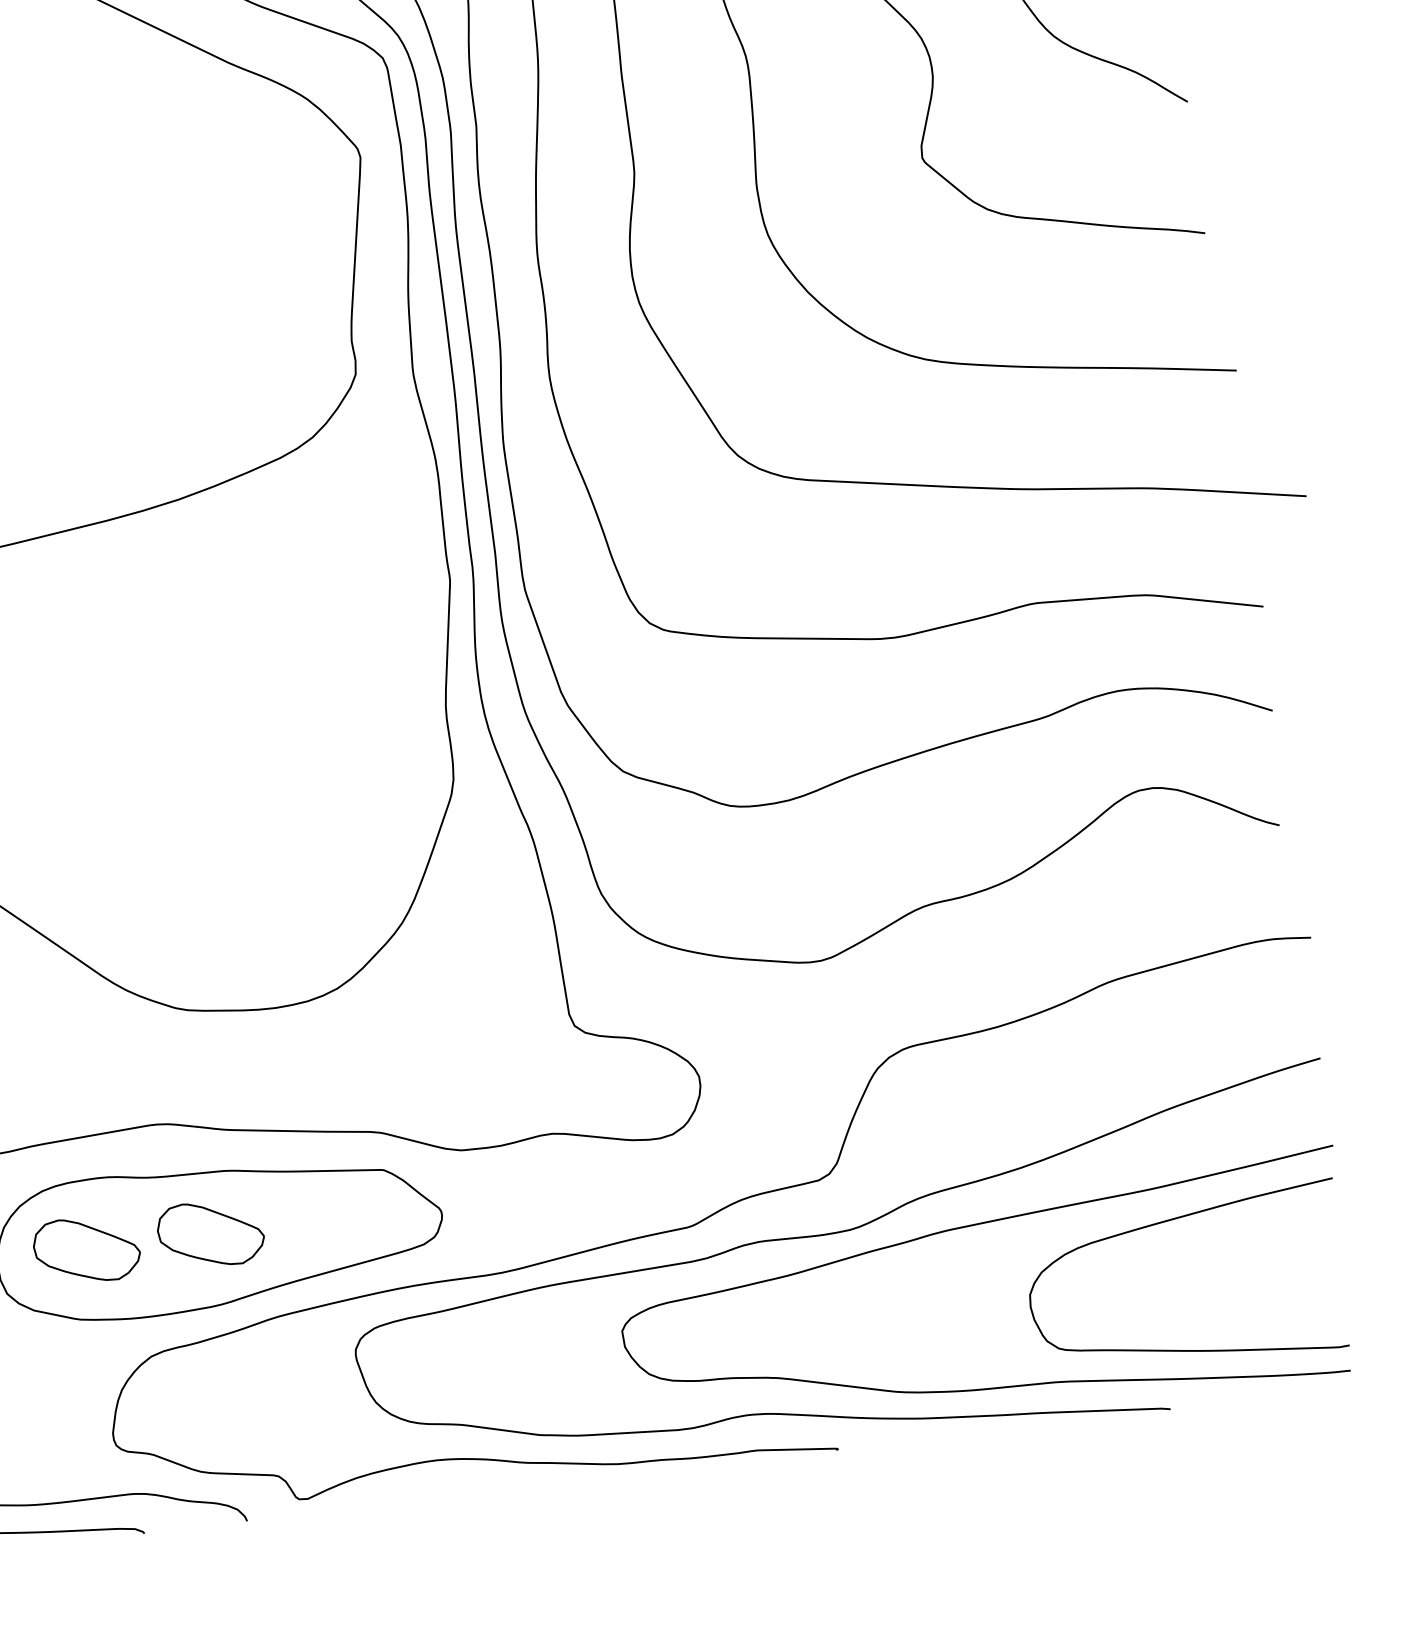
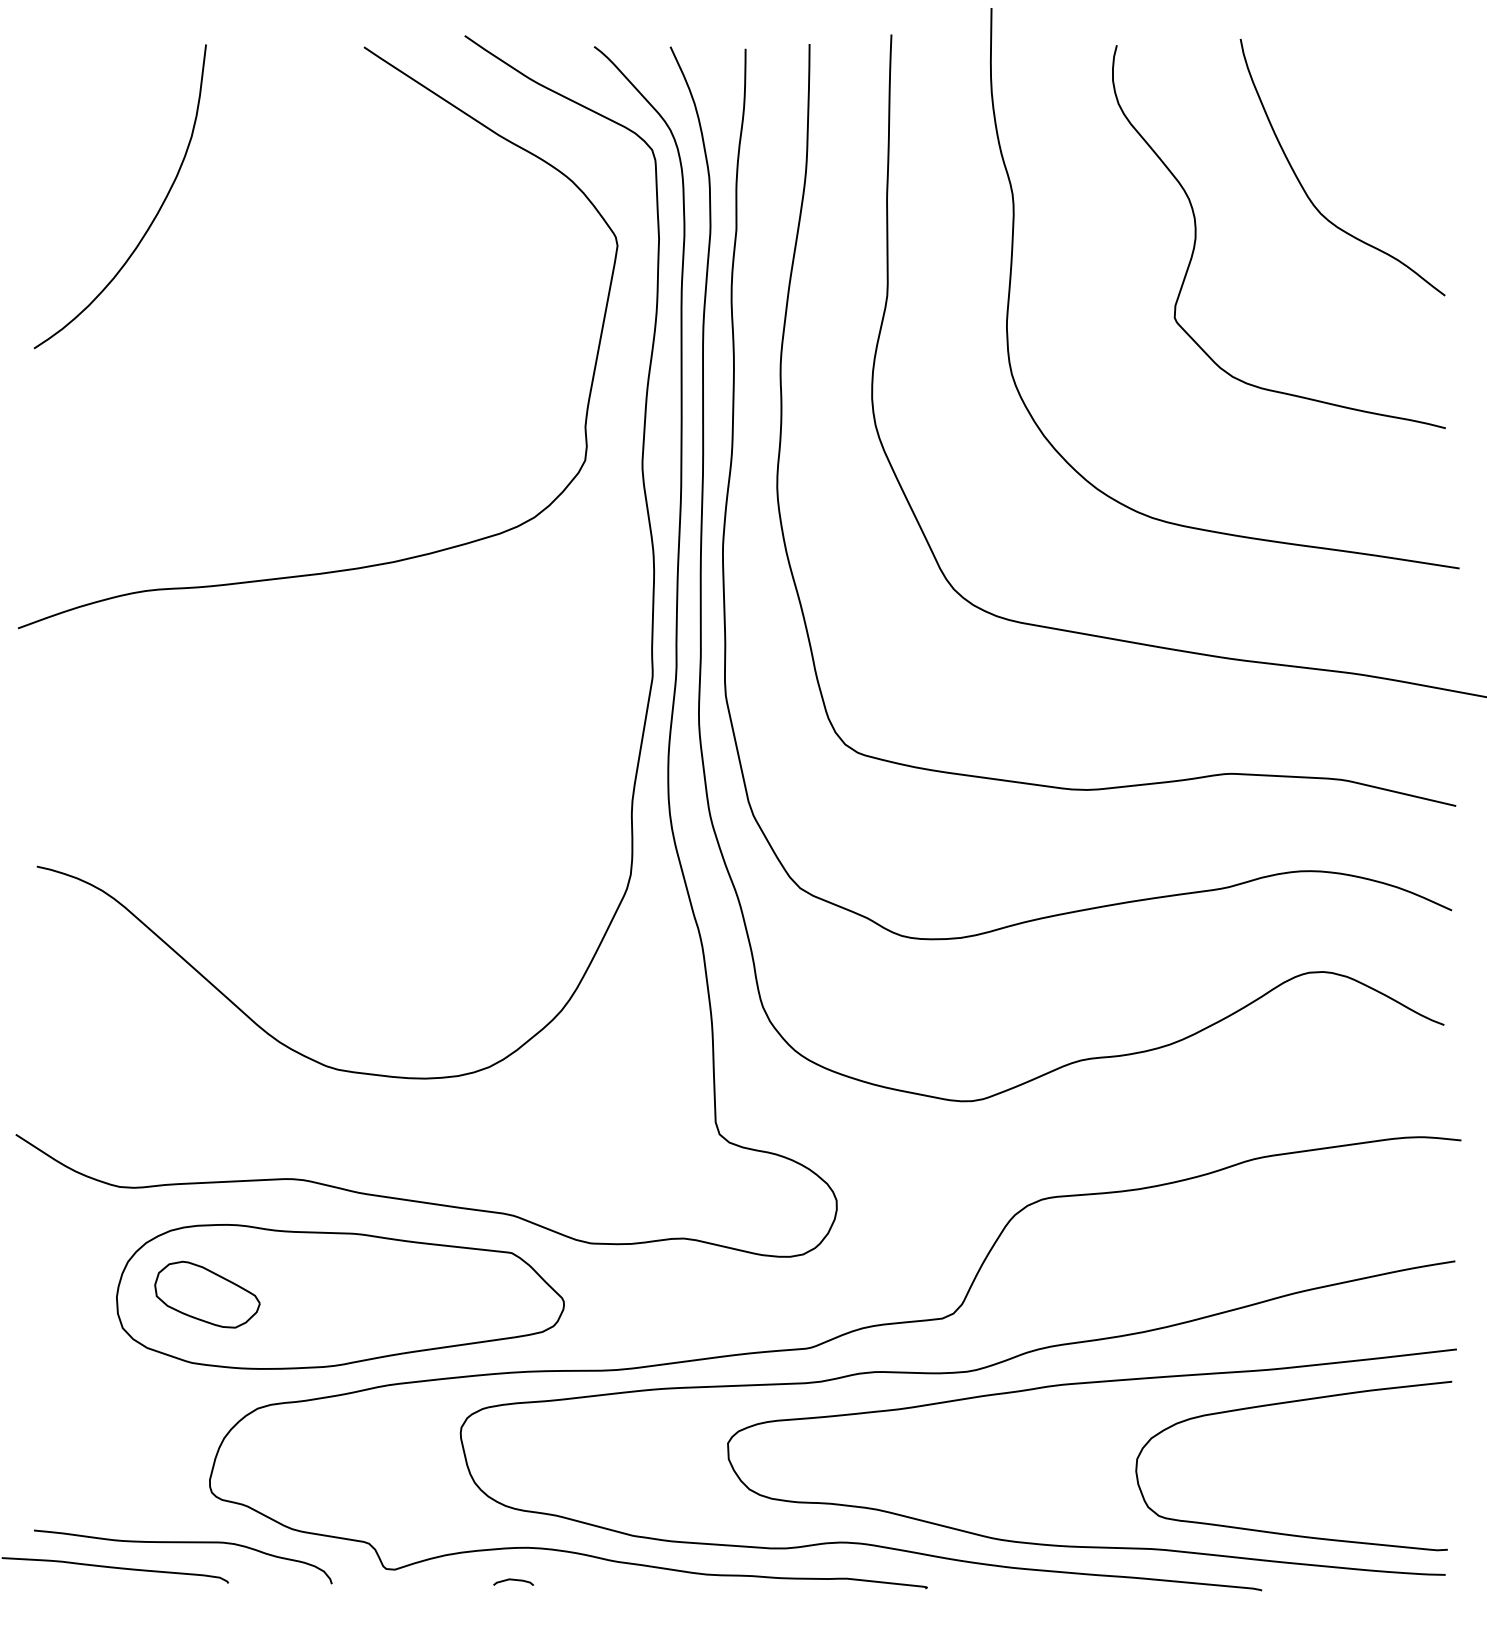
part: (210, 1233) -> (332, 1294), removed
curve: (426, 1494) -> (513, 1580), added

